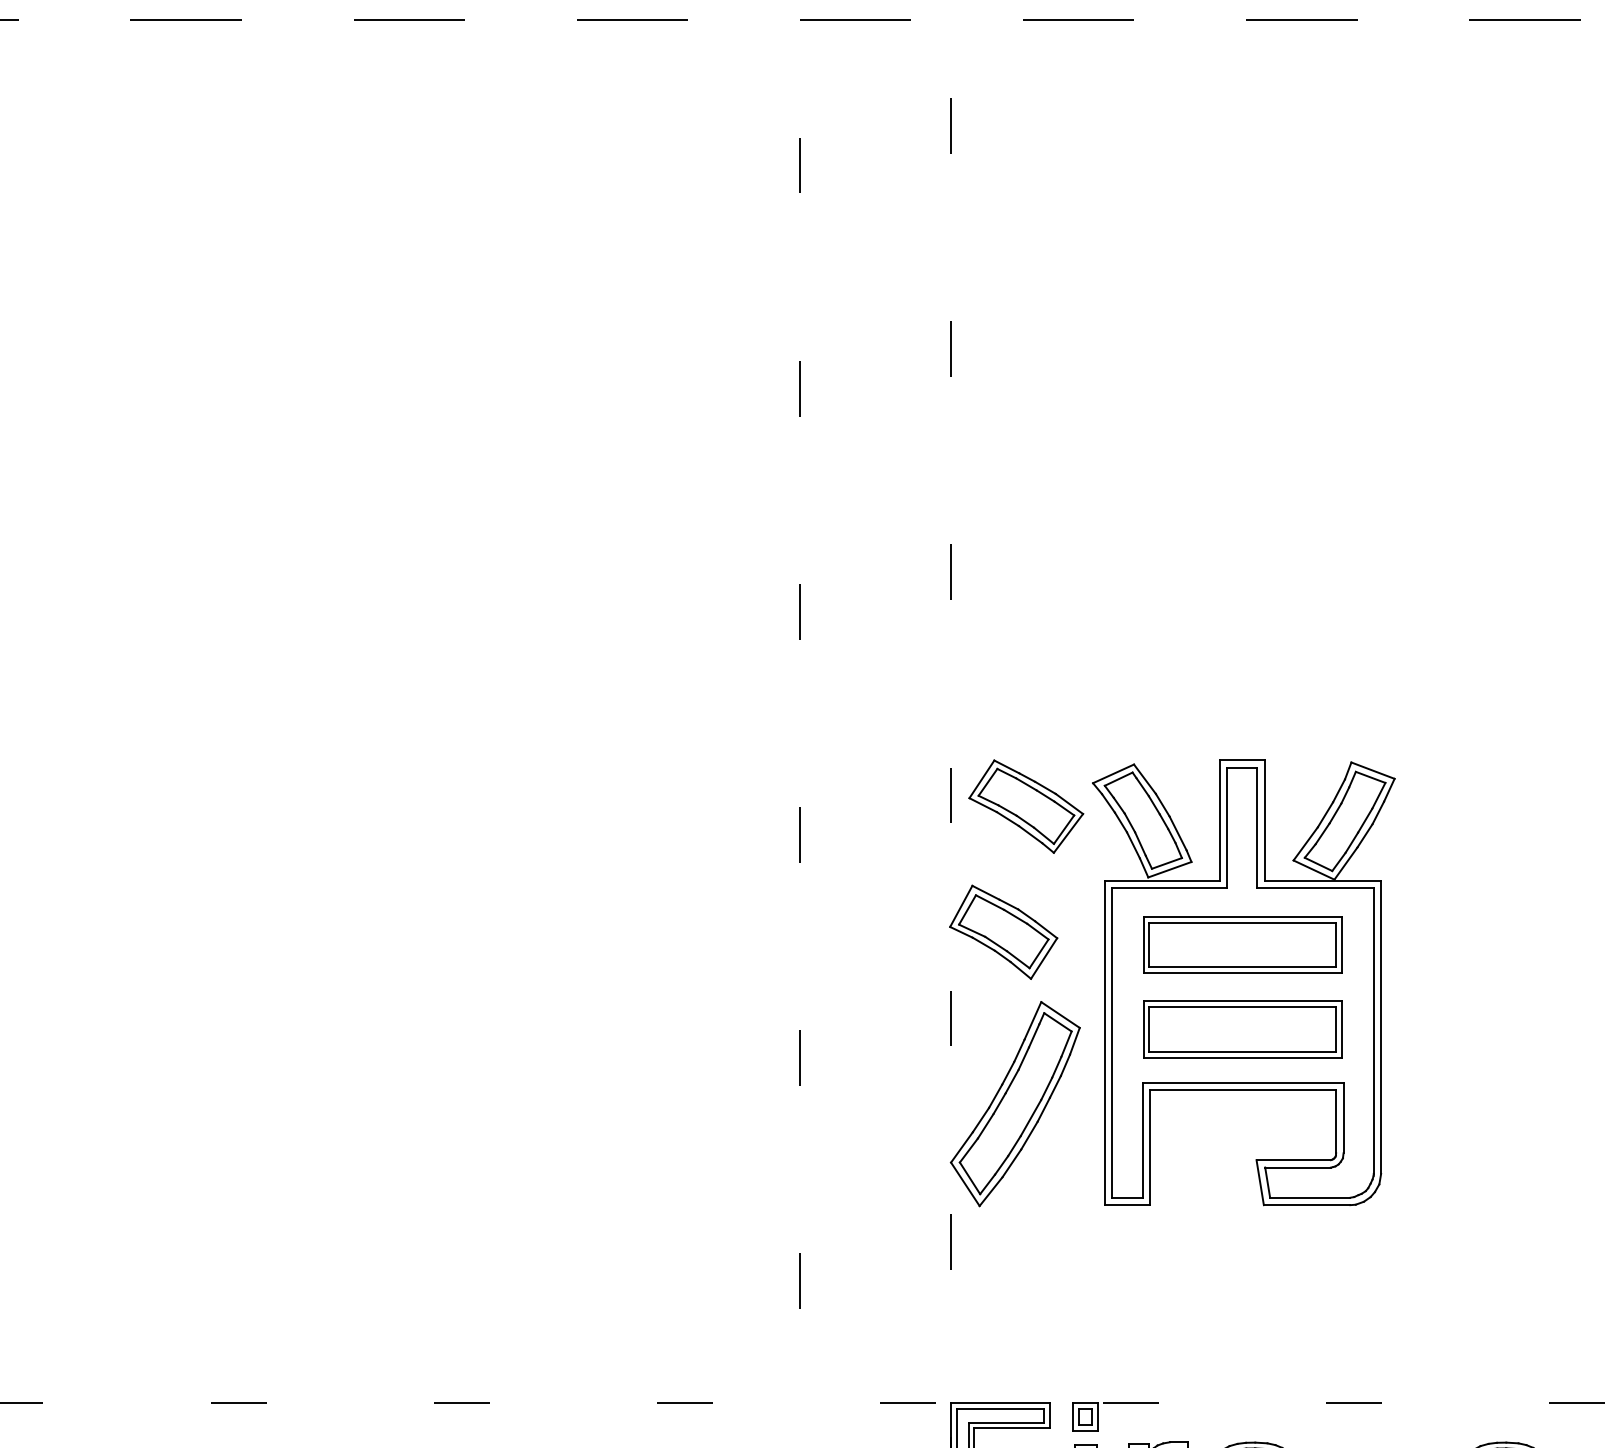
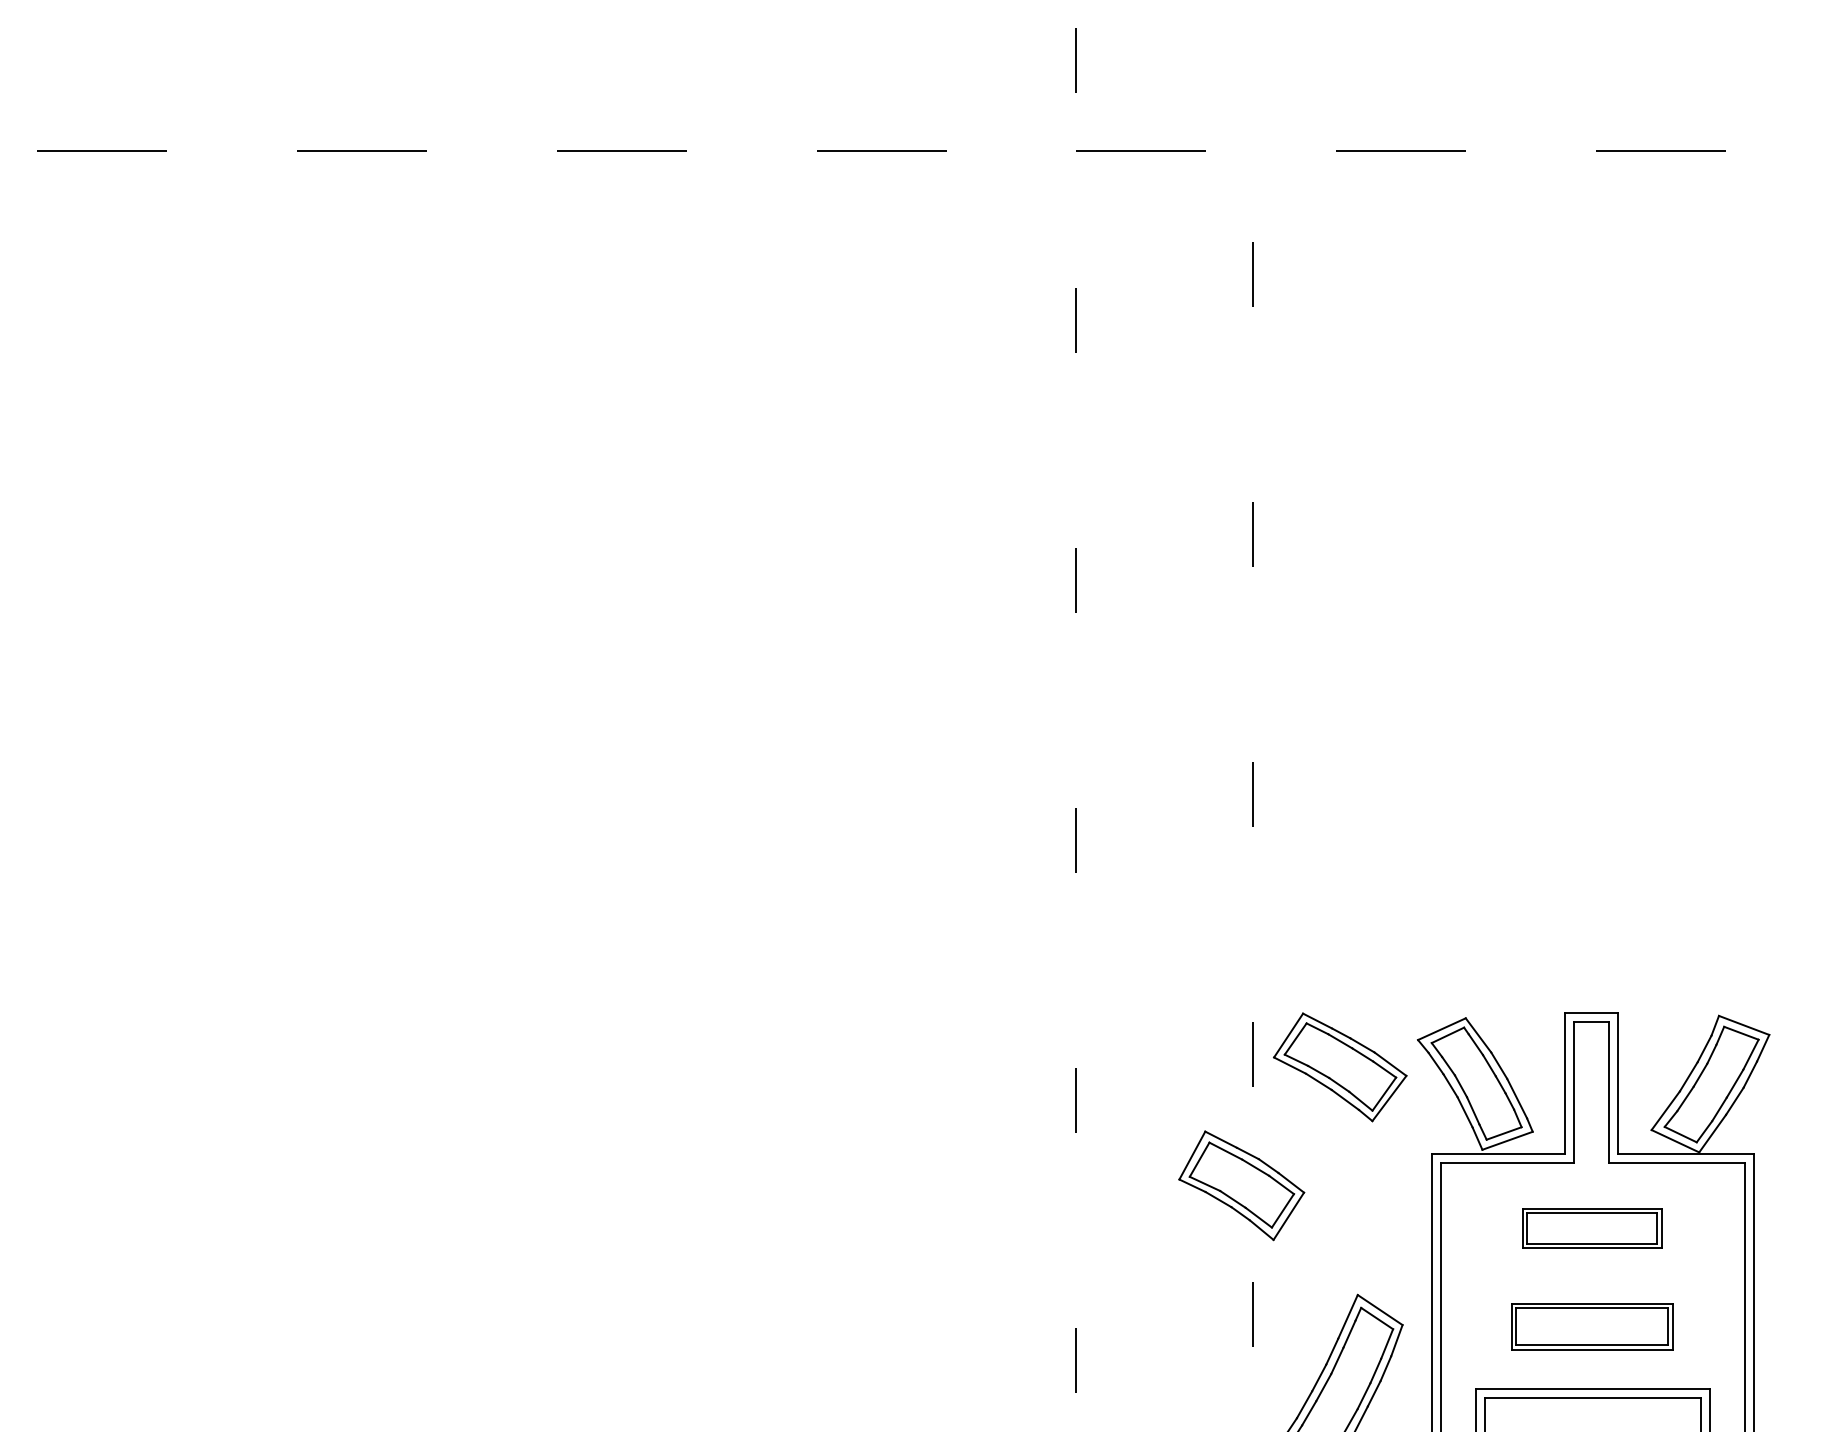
part: (1003, 931) -> (1241, 1184), moved
part: (1242, 944) -> (1592, 1227), size x0.6
part: (1242, 1029) -> (1592, 1326), size x0.7

